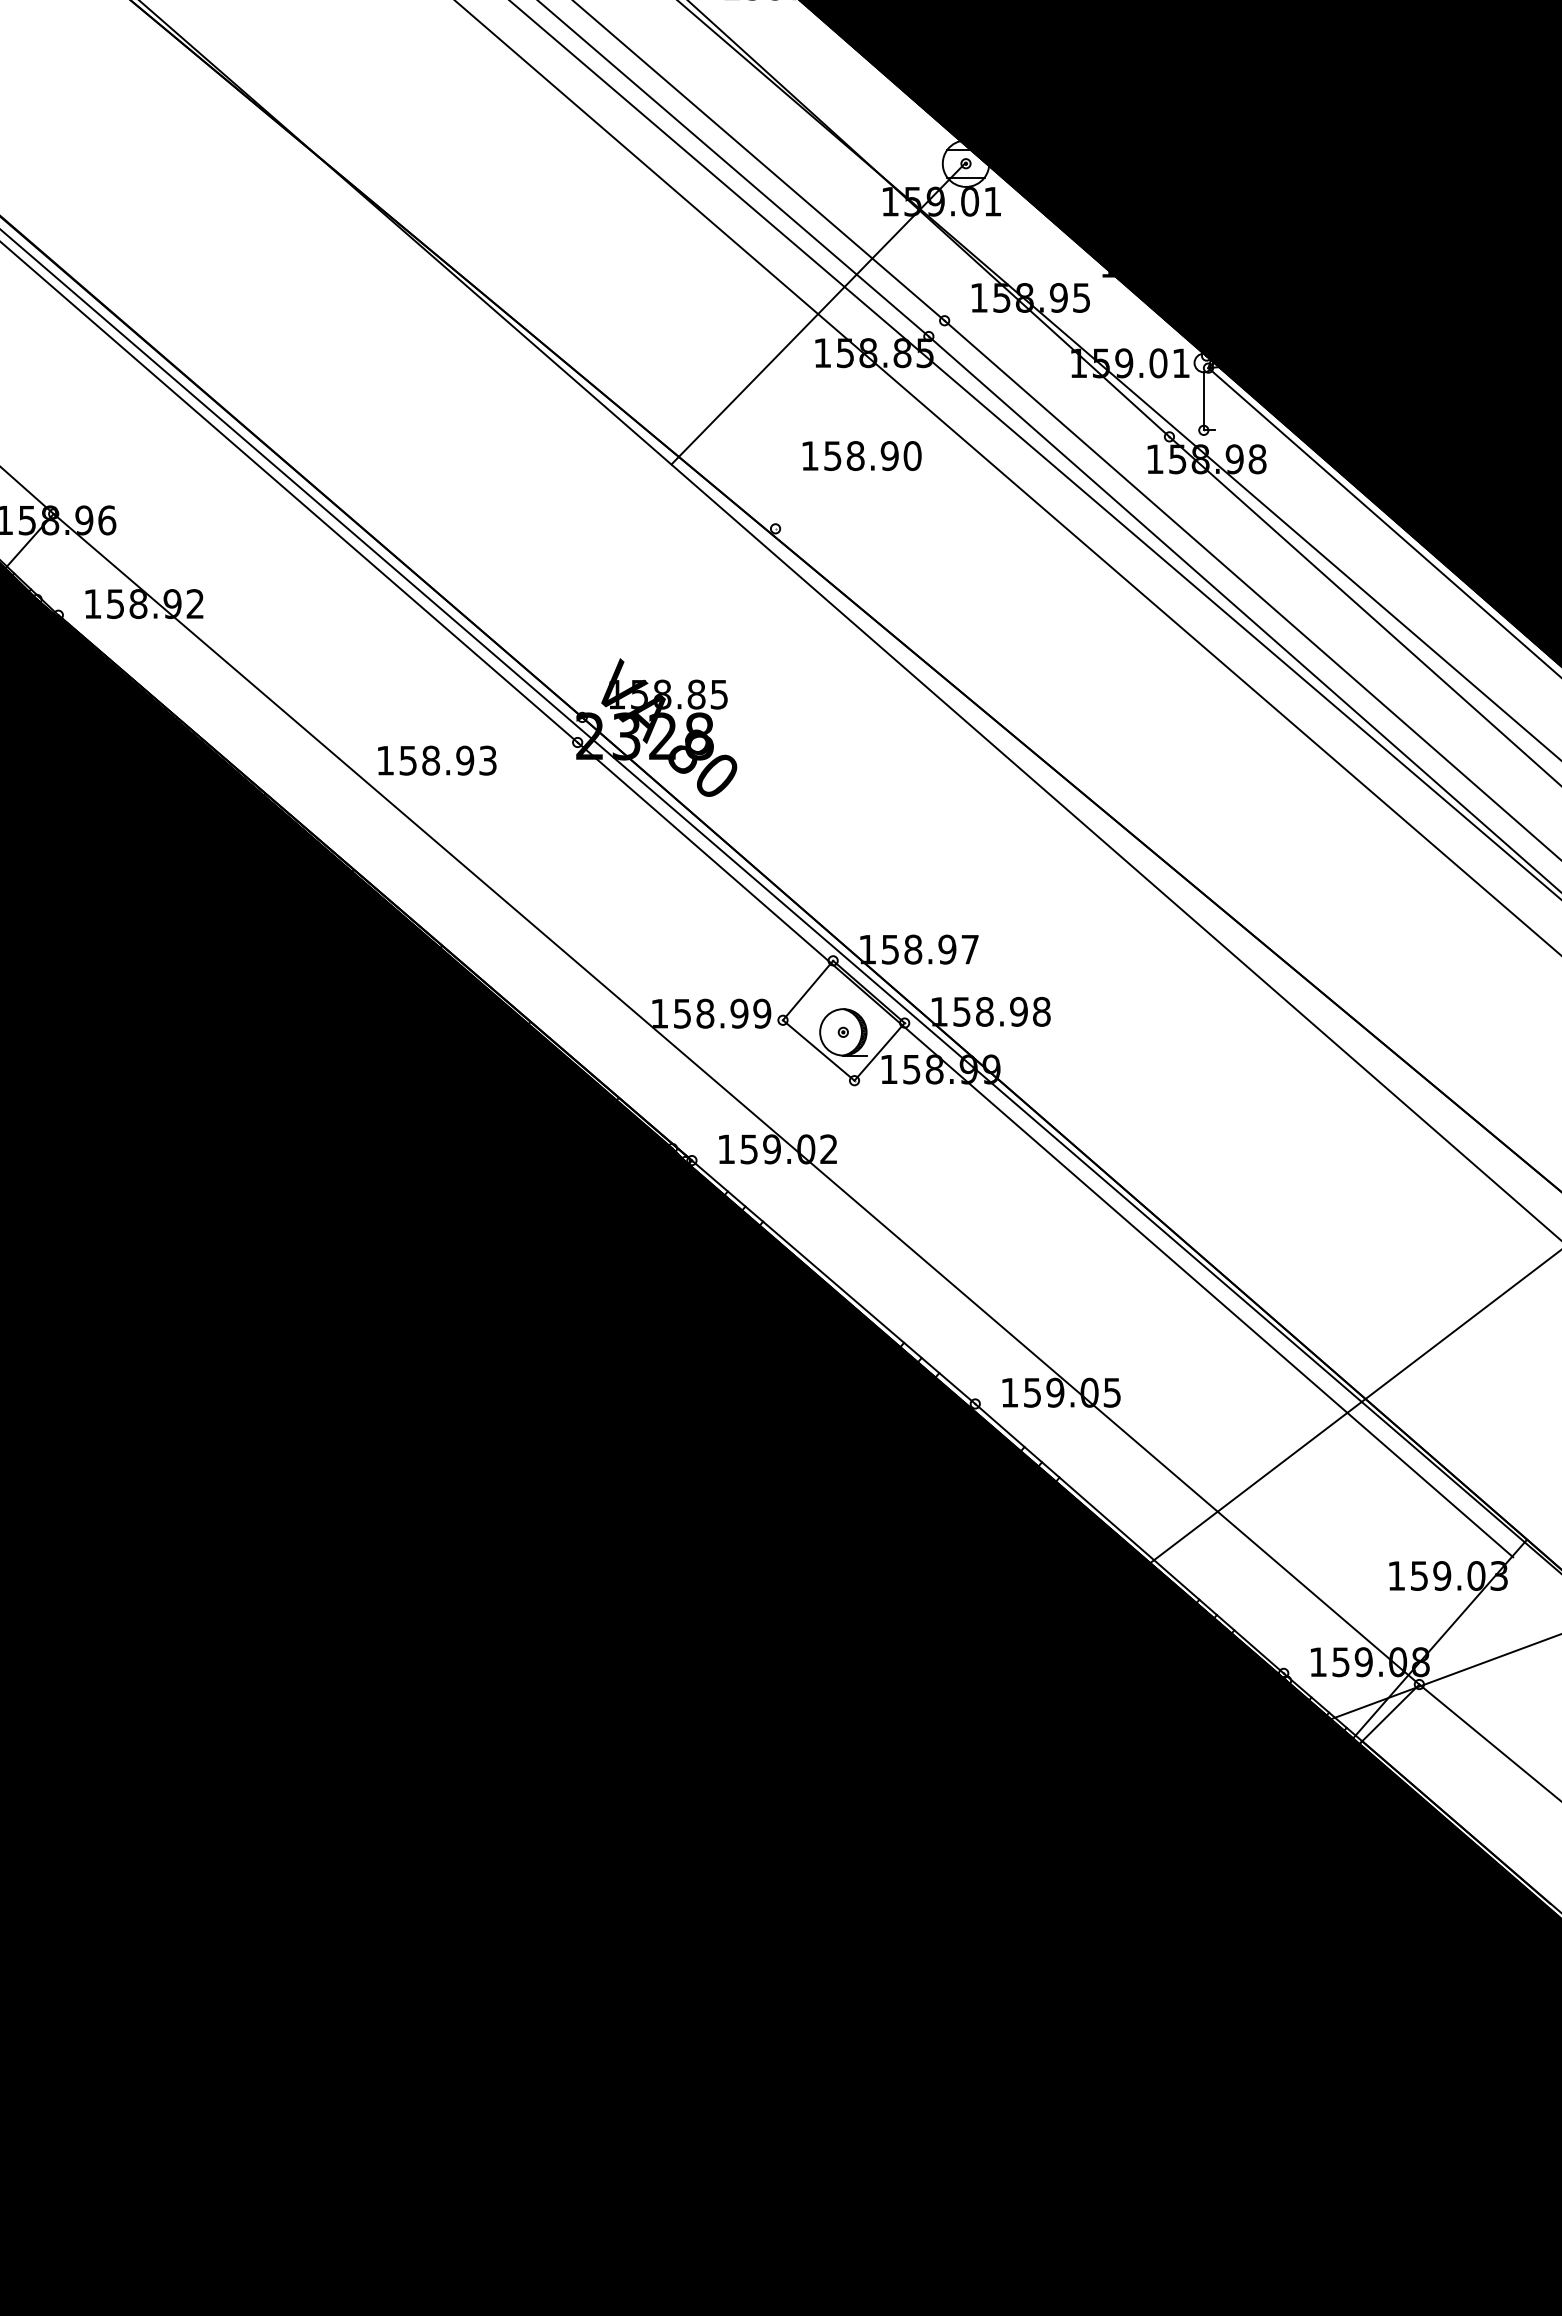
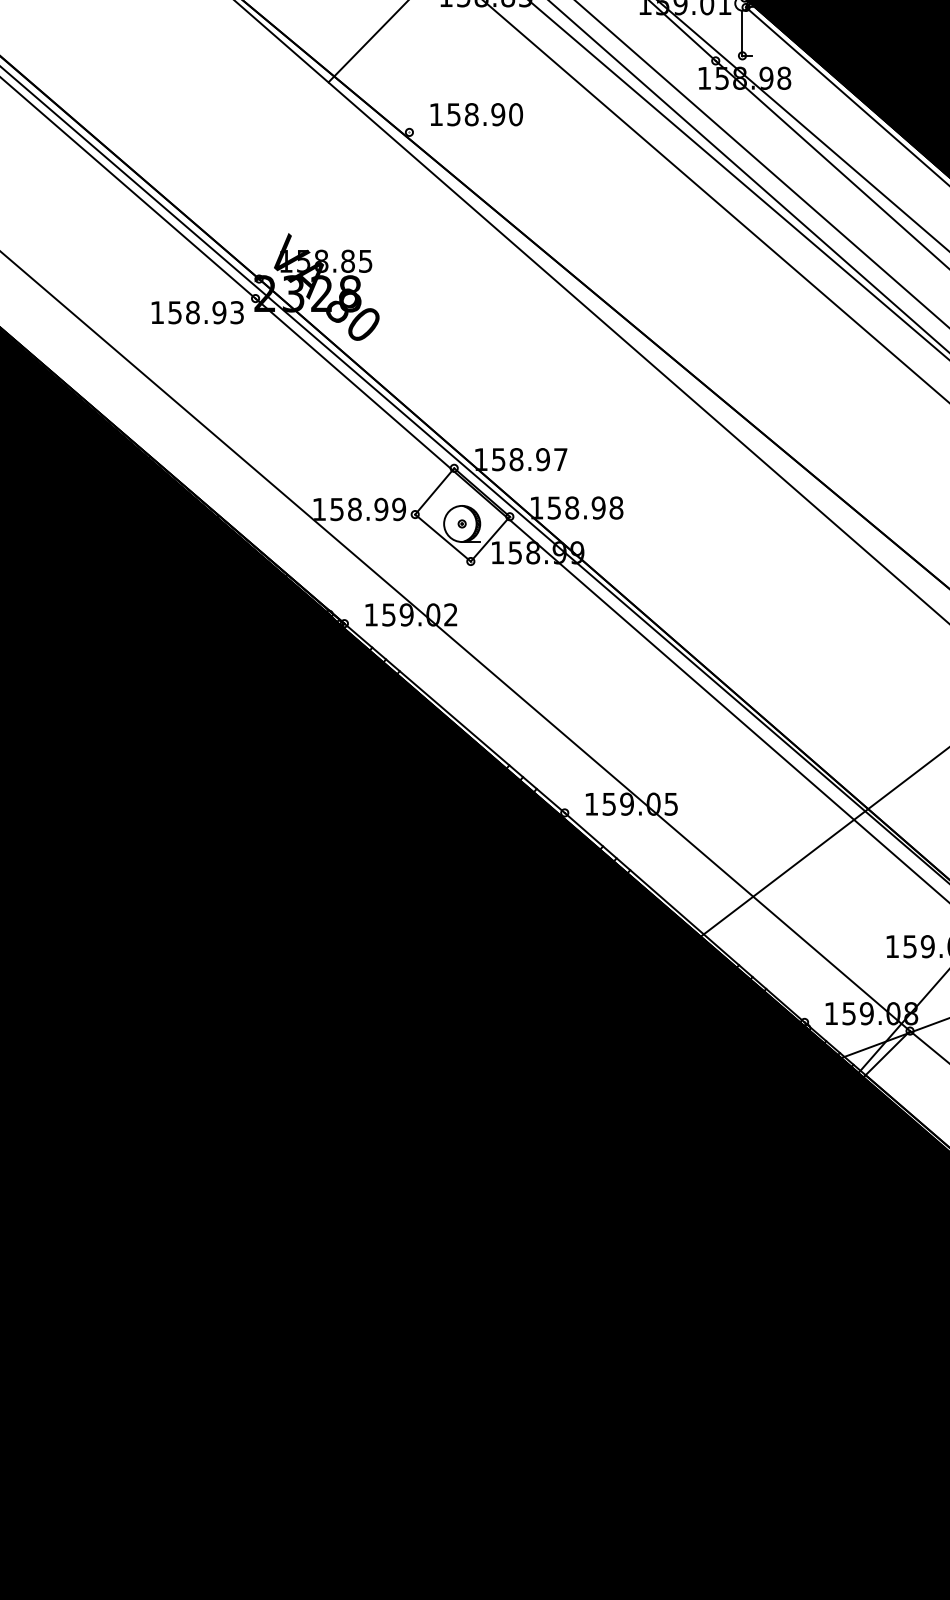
text: (861, 455) -> (476, 114), moved
text: (437, 760) -> (197, 312), moved

